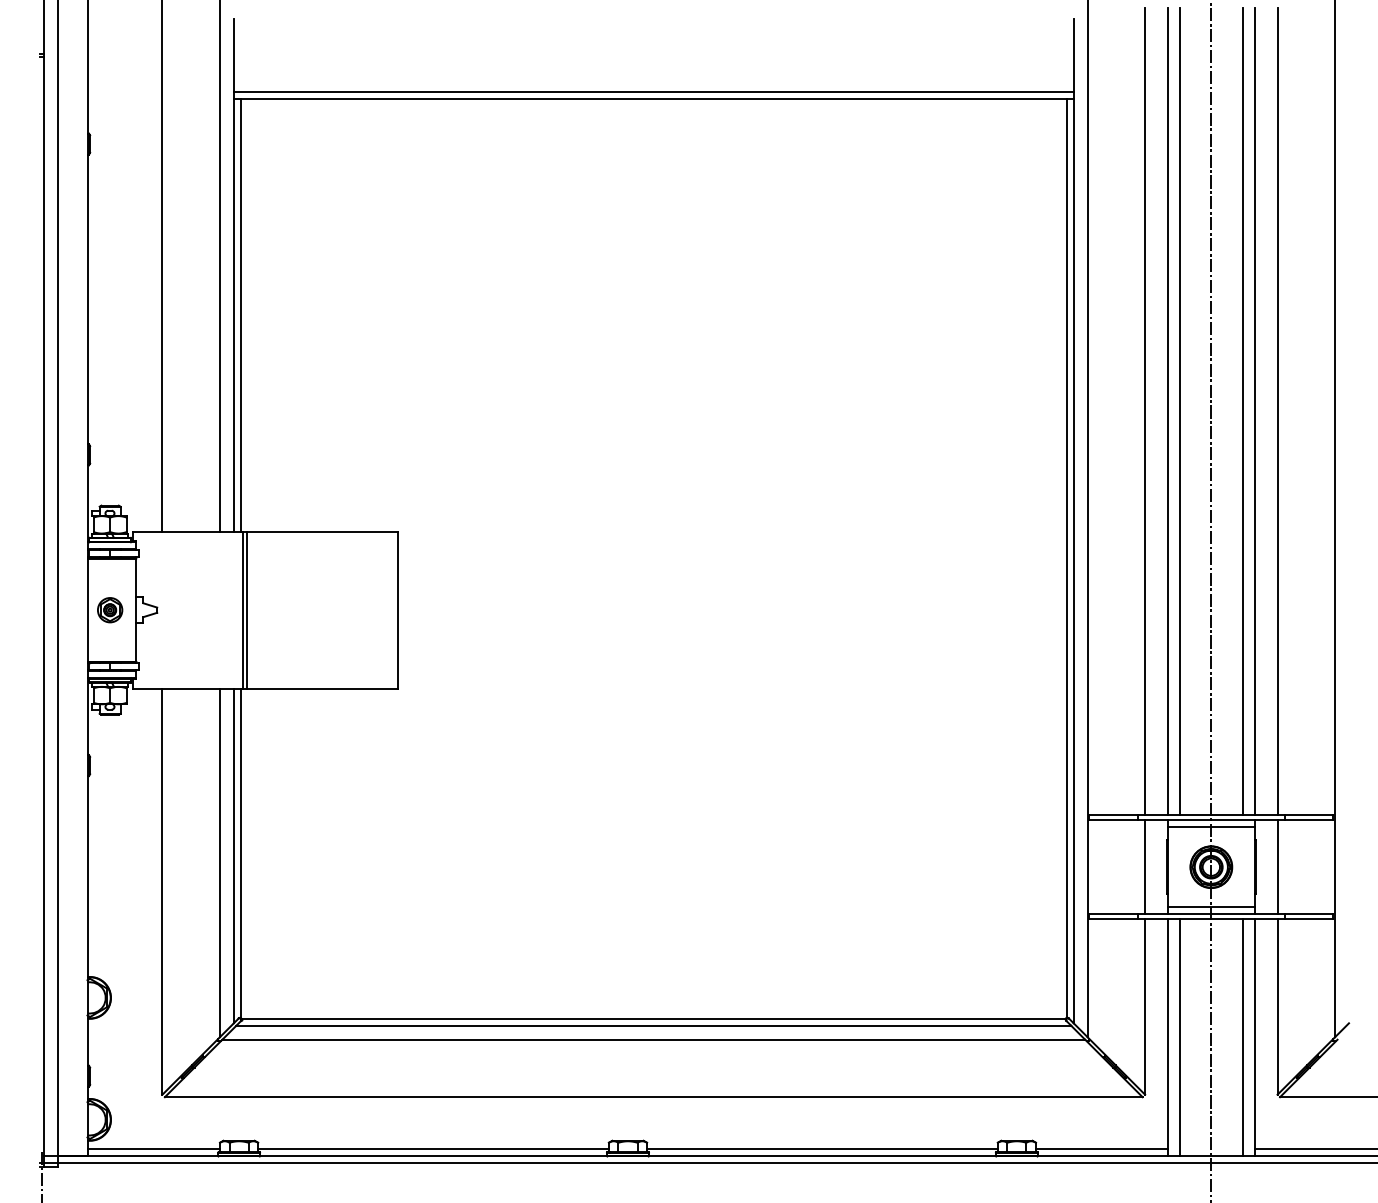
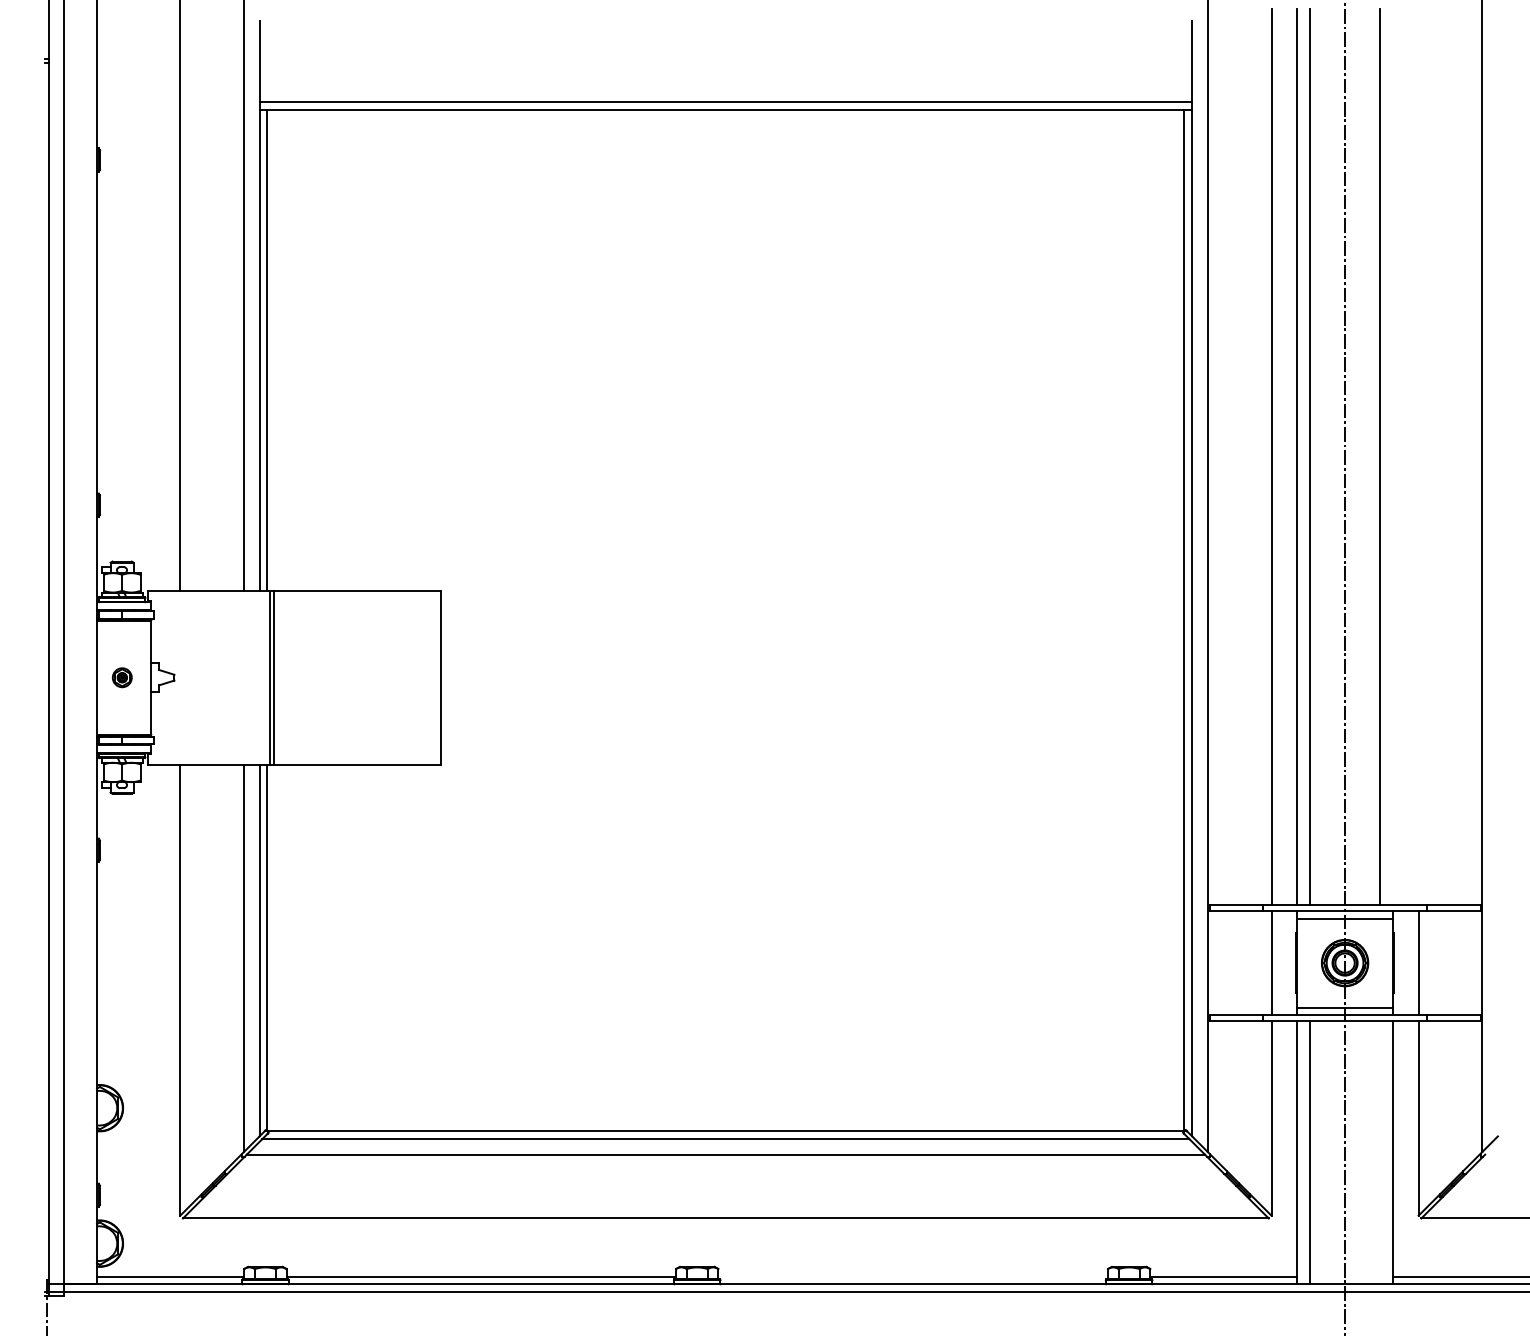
line: (1254, 411) -> (1392, 457), removed
line: (1277, 411) -> (1418, 457), removed
part: (110, 610) -> (122, 677), size x0.7
line: (1242, 1037) -> (1379, 1152), removed
line: (822, 1149) -> (913, 1276), removed

